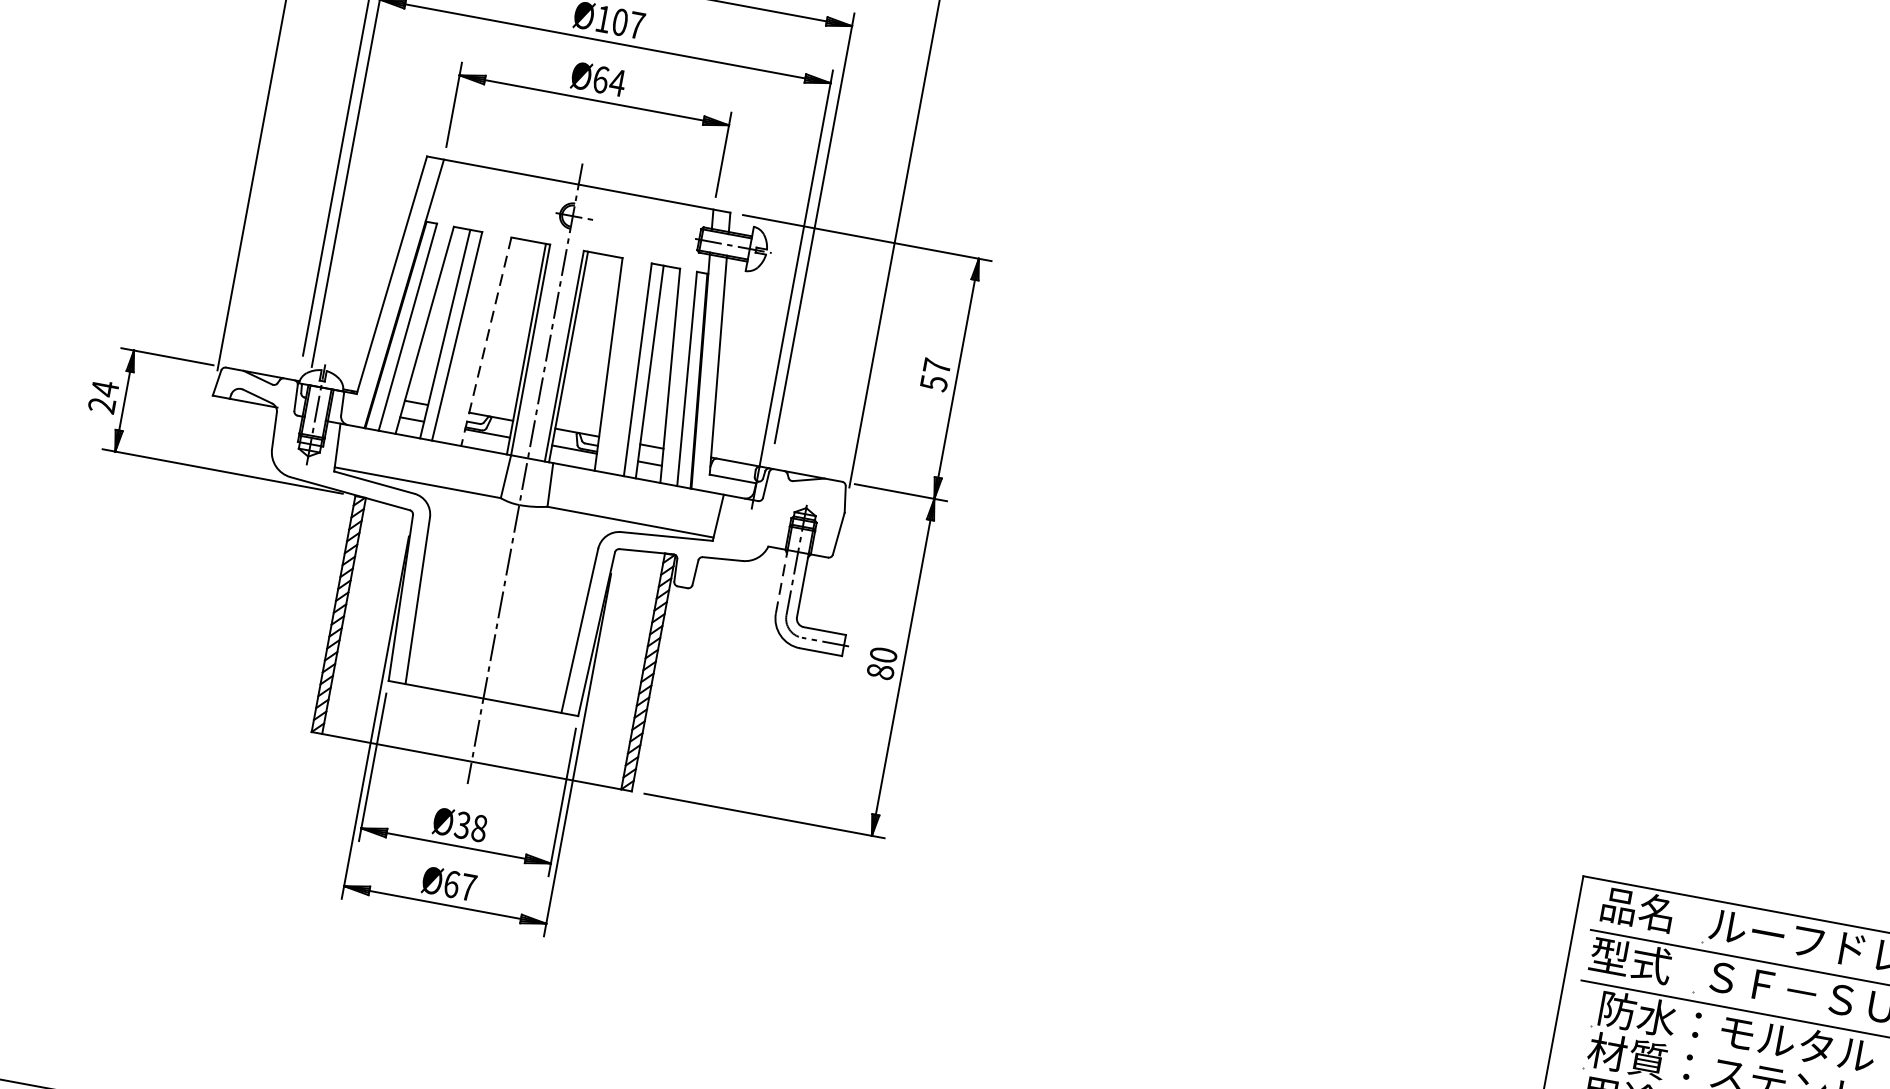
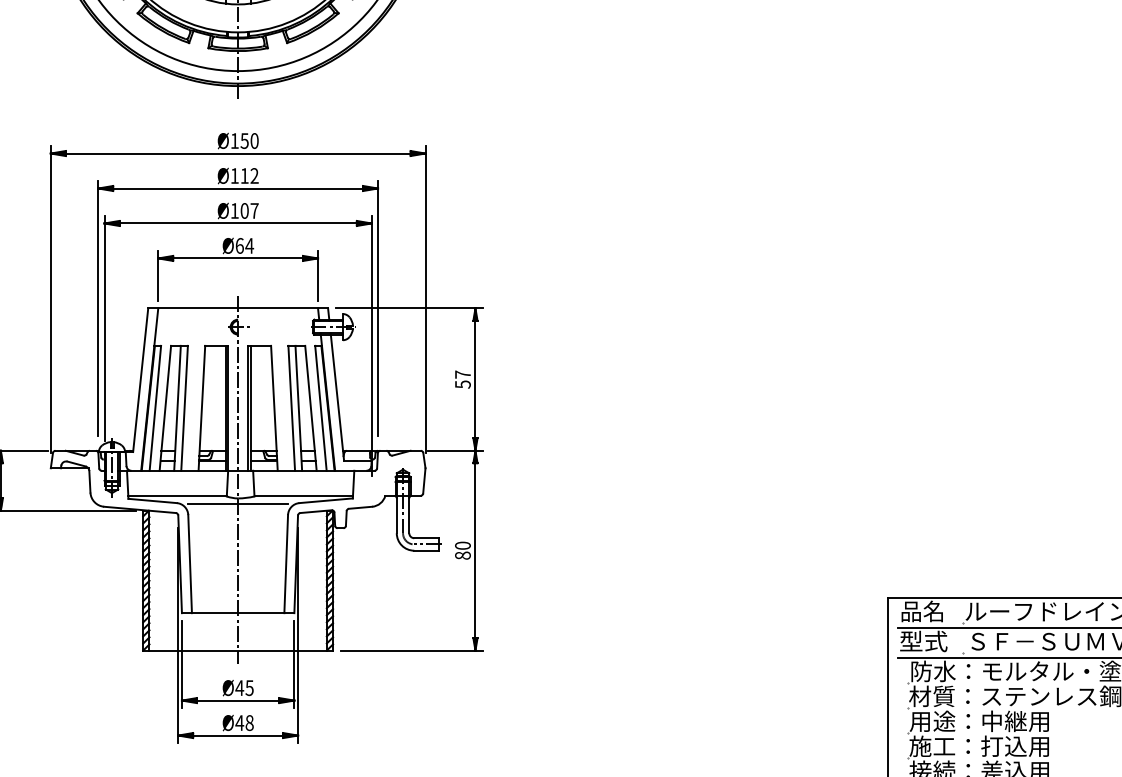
line: (485, 341) -> (201, 408), dashed -> solid
line: (516, 515) -> (237, 504), added
line: (781, 581) -> (396, 514), dashed -> solid
text: (470, 827) -> (244, 688), Ø38 -> Ø45
text: (459, 886) -> (244, 723), Ø67 -> Ø48

